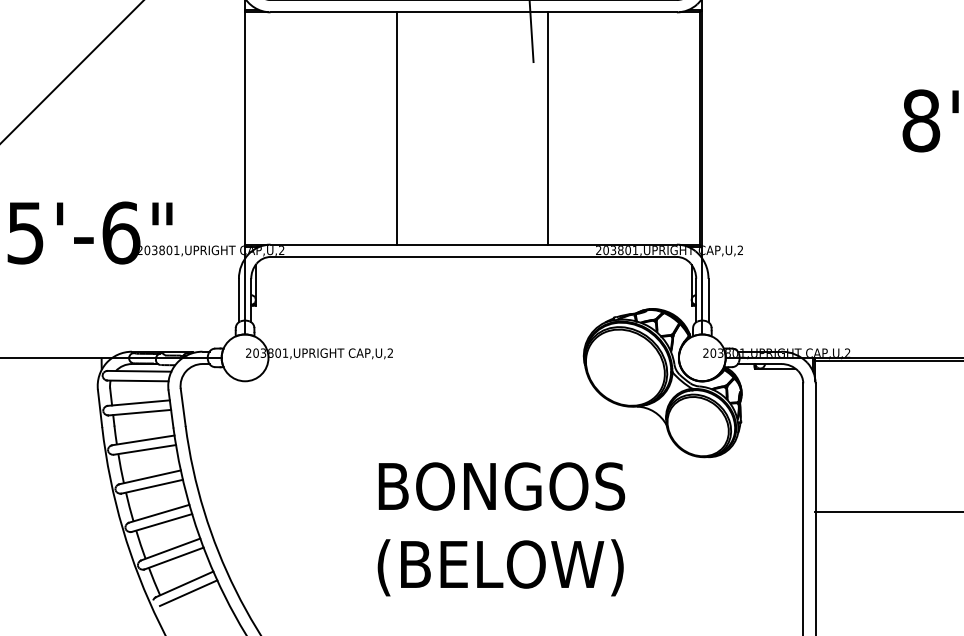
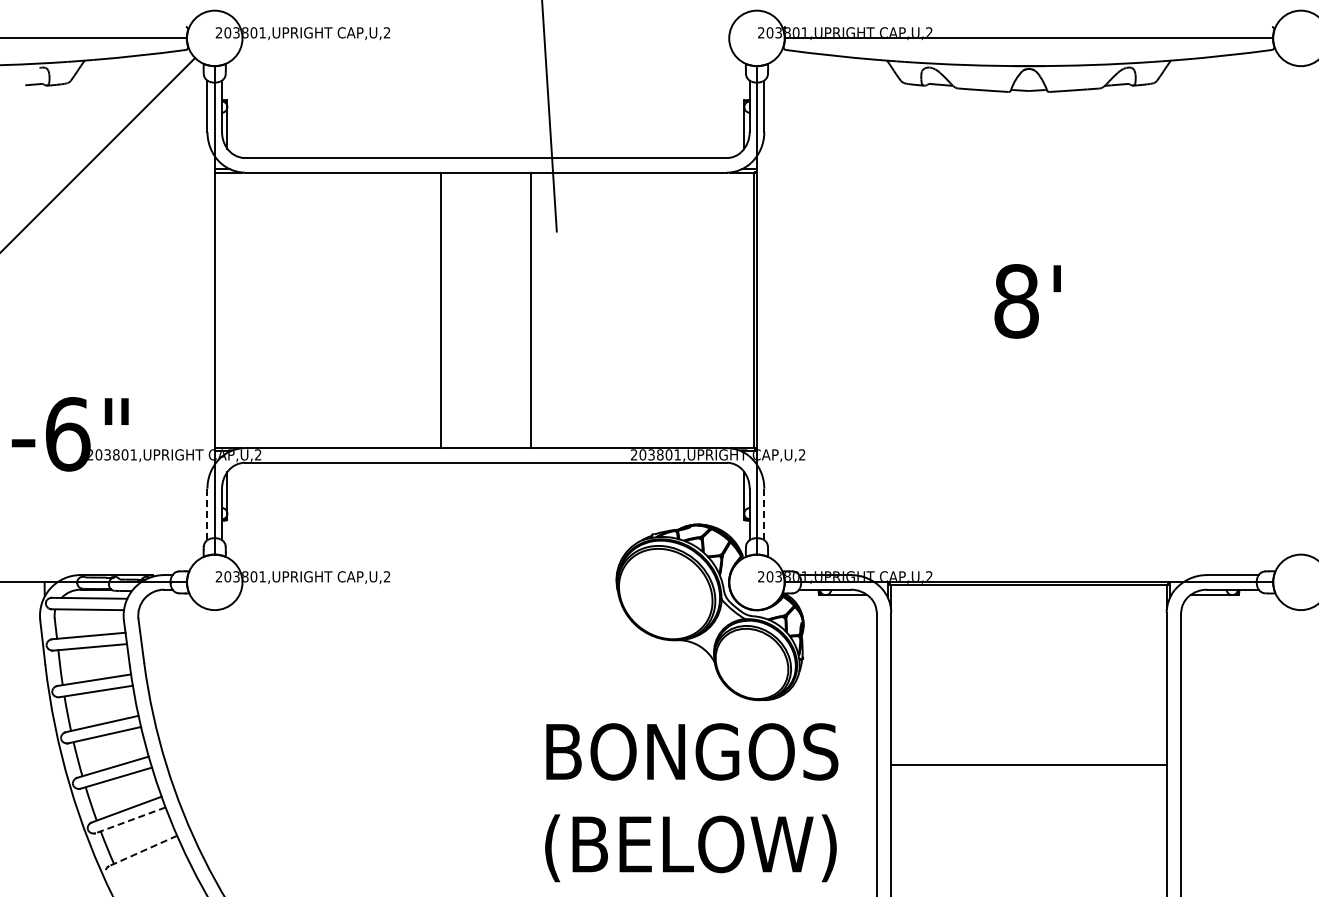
line: (396, 128) -> (441, 310), moved
line: (548, 128) -> (531, 310), moved
line: (238, 300) -> (207, 514), solid -> dashed
line: (708, 300) -> (764, 514), solid -> dashed
text: (501, 529) -> (691, 802), moved
line: (174, 558) -> (130, 820), solid -> dashed
line: (184, 584) -> (142, 851), solid -> dashed
line: (188, 593) -> (147, 861), removed

